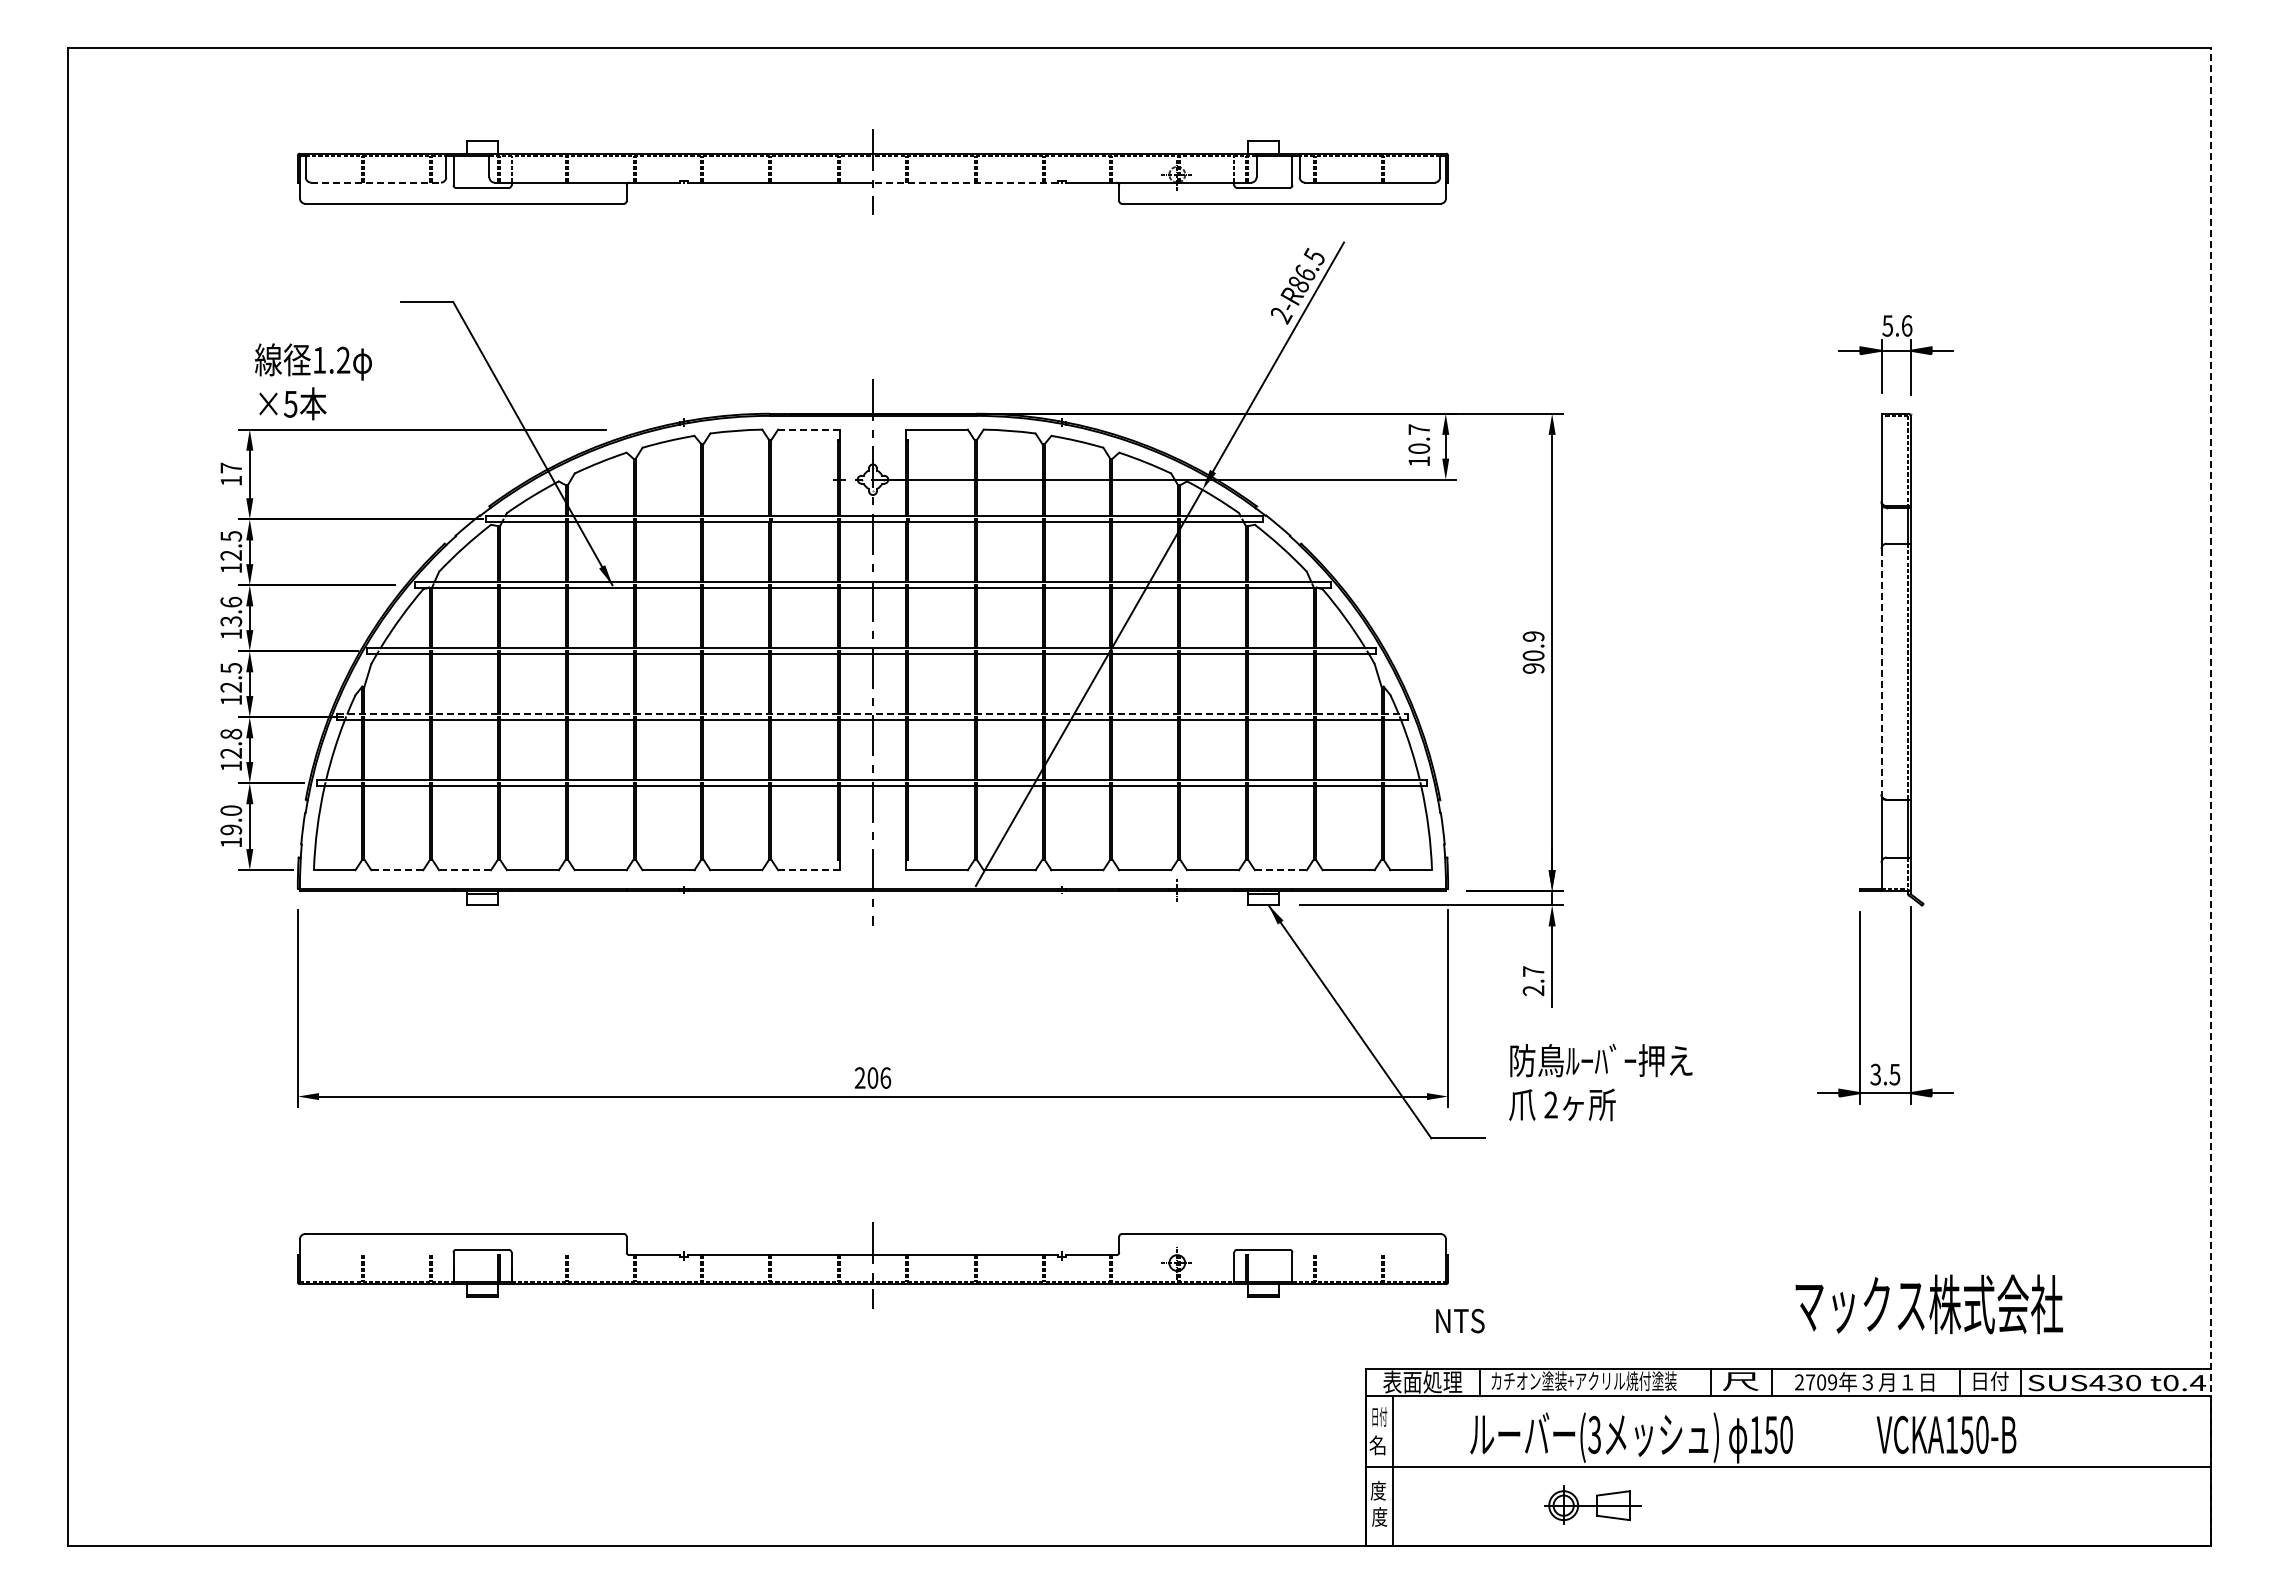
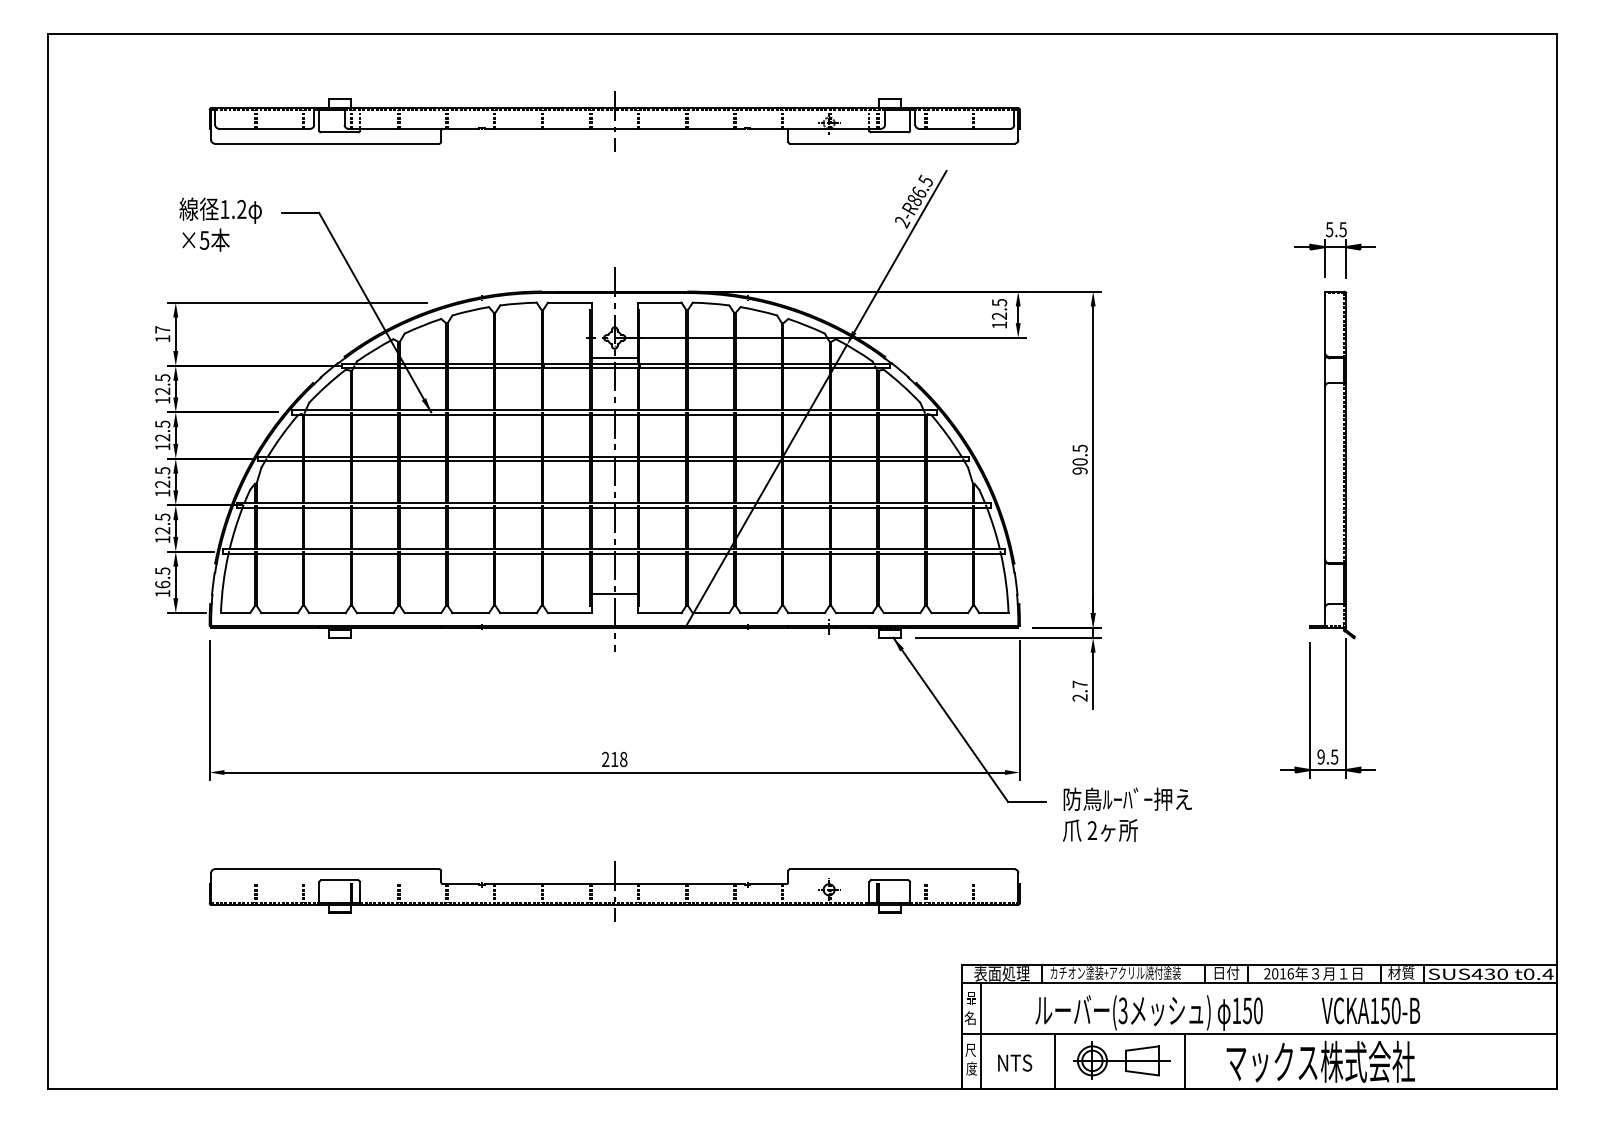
line: (376, 182) -> (265, 128), dashed -> solid
line: (964, 182) -> (679, 128), dashed -> solid
text: (1906, 325) -> (1342, 229), 5.6 -> 5.5
text: (313, 381) -> (220, 224), moved
line: (809, 429) -> (570, 302), dashed -> solid
text: (1419, 439) -> (999, 309), 10.7 -> 12.5
line: (872, 508) -> (614, 358), added
text: (231, 611) -> (162, 430), 13.6 -> 12.5
text: (1533, 636) -> (1080, 448), 90.9 -> 90.5
line: (1881, 671) -> (1325, 473), dashed -> solid
line: (872, 714) -> (614, 503), dashed -> solid
text: (230, 733) -> (162, 516), 12.8 -> 12.5
line: (2210, 796) -> (1556, 561), dashed -> solid
text: (231, 820) -> (162, 578), 19.0 -> 16.5
line: (872, 843) -> (614, 594), added
line: (397, 870) -> (279, 613), dashed -> solid
line: (465, 870) -> (327, 613), dashed -> solid
line: (809, 870) -> (570, 613), dashed -> solid
line: (1280, 870) -> (901, 613), dashed -> solid
text: (1875, 1074) -> (1320, 756), 3.5 -> 9.5
text: (879, 1077) -> (619, 759), 206 -> 218
text: (1600, 1082) -> (1127, 814), moved
text: (1928, 1304) -> (1320, 1061), moved
text: (1460, 1320) -> (1015, 1062), moved
text: (1741, 1381) -> (1226, 973), 尺 -> 日付
text: (1989, 1381) -> (1401, 973), 日付 -> 材質
text: (1821, 1382) -> (1282, 973), 2709 -> 2016
text: (1379, 1416) -> (971, 997), 日付 -> 品
text: (1378, 1490) -> (970, 1050), 度 -> 尺
part: (1592, 1504) -> (1121, 1059), size x1.43
line: (1498, 1506) -> (1055, 1061), added
line: (1682, 1506) -> (1184, 1061), added

